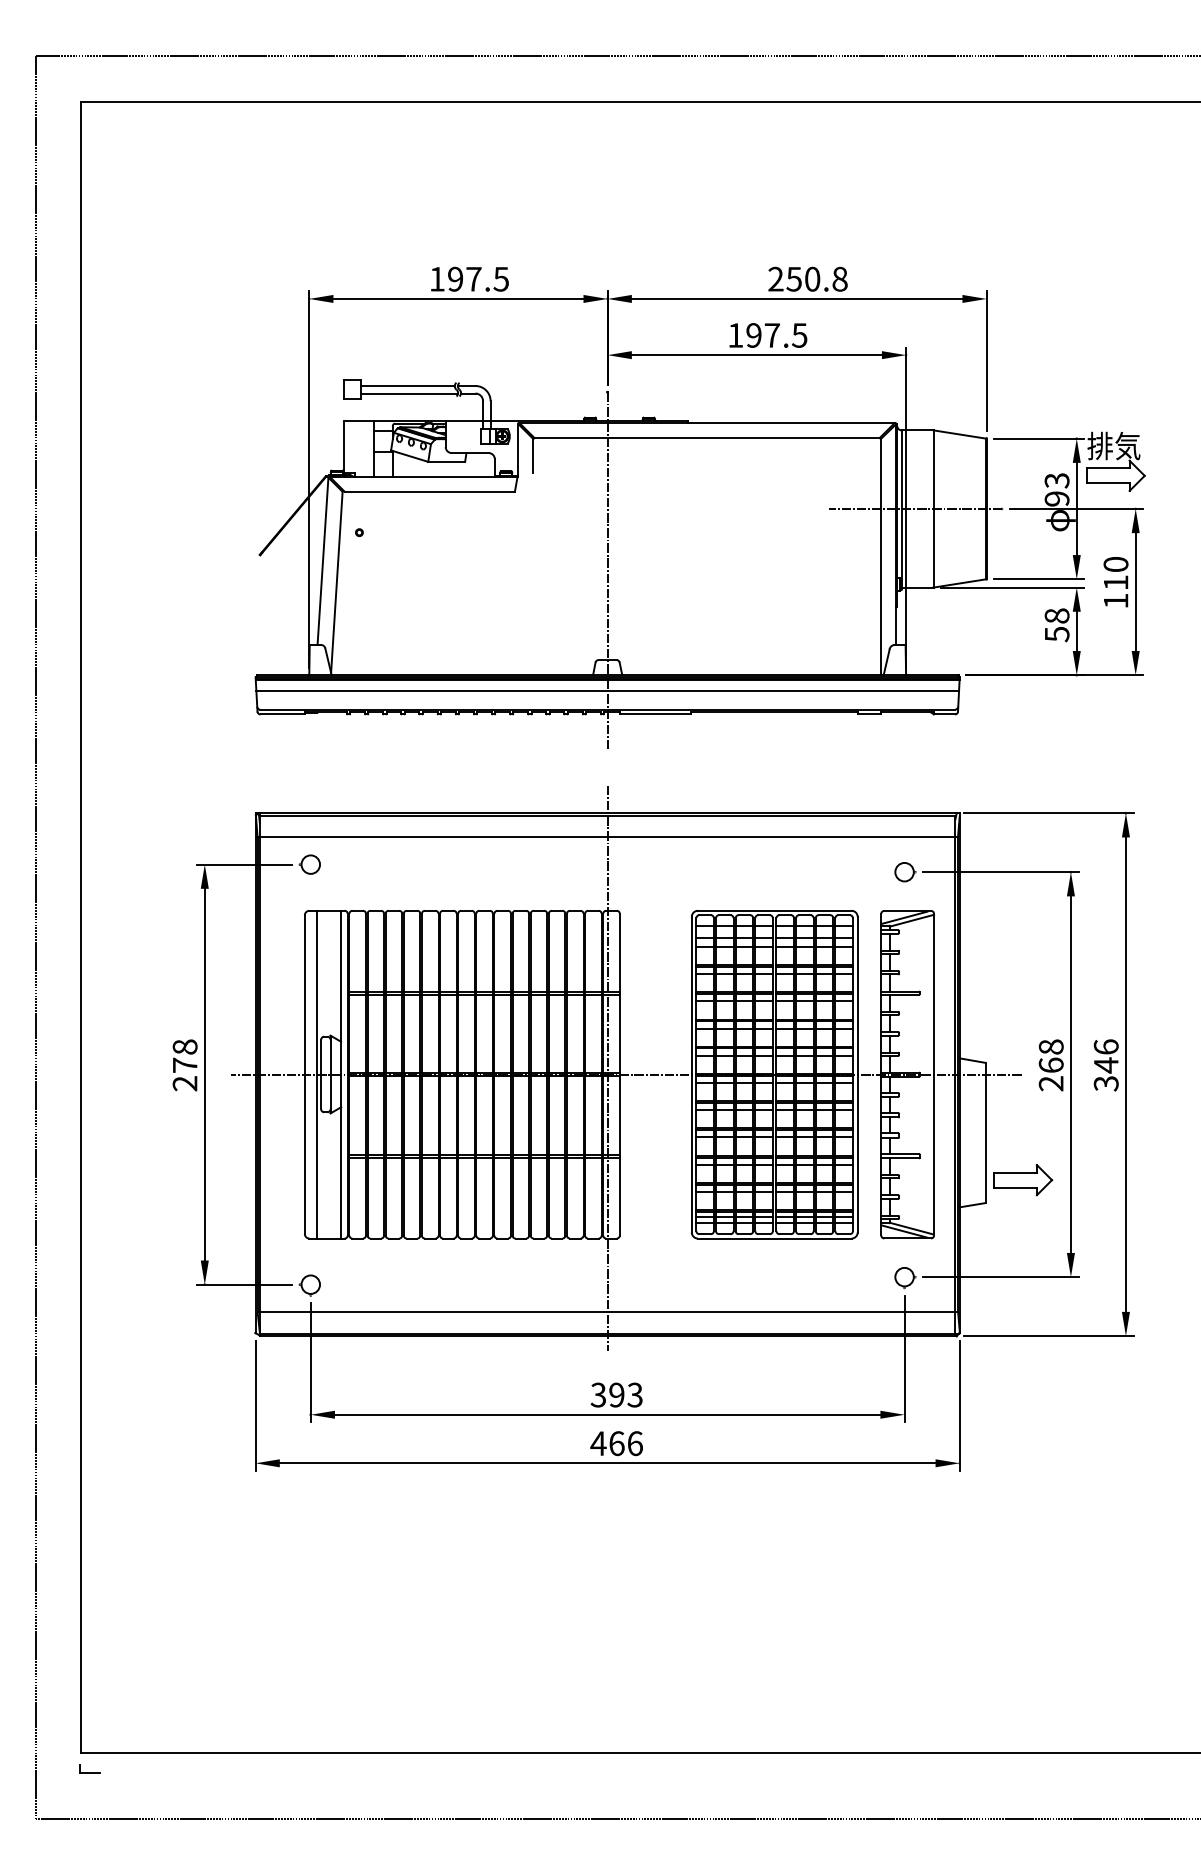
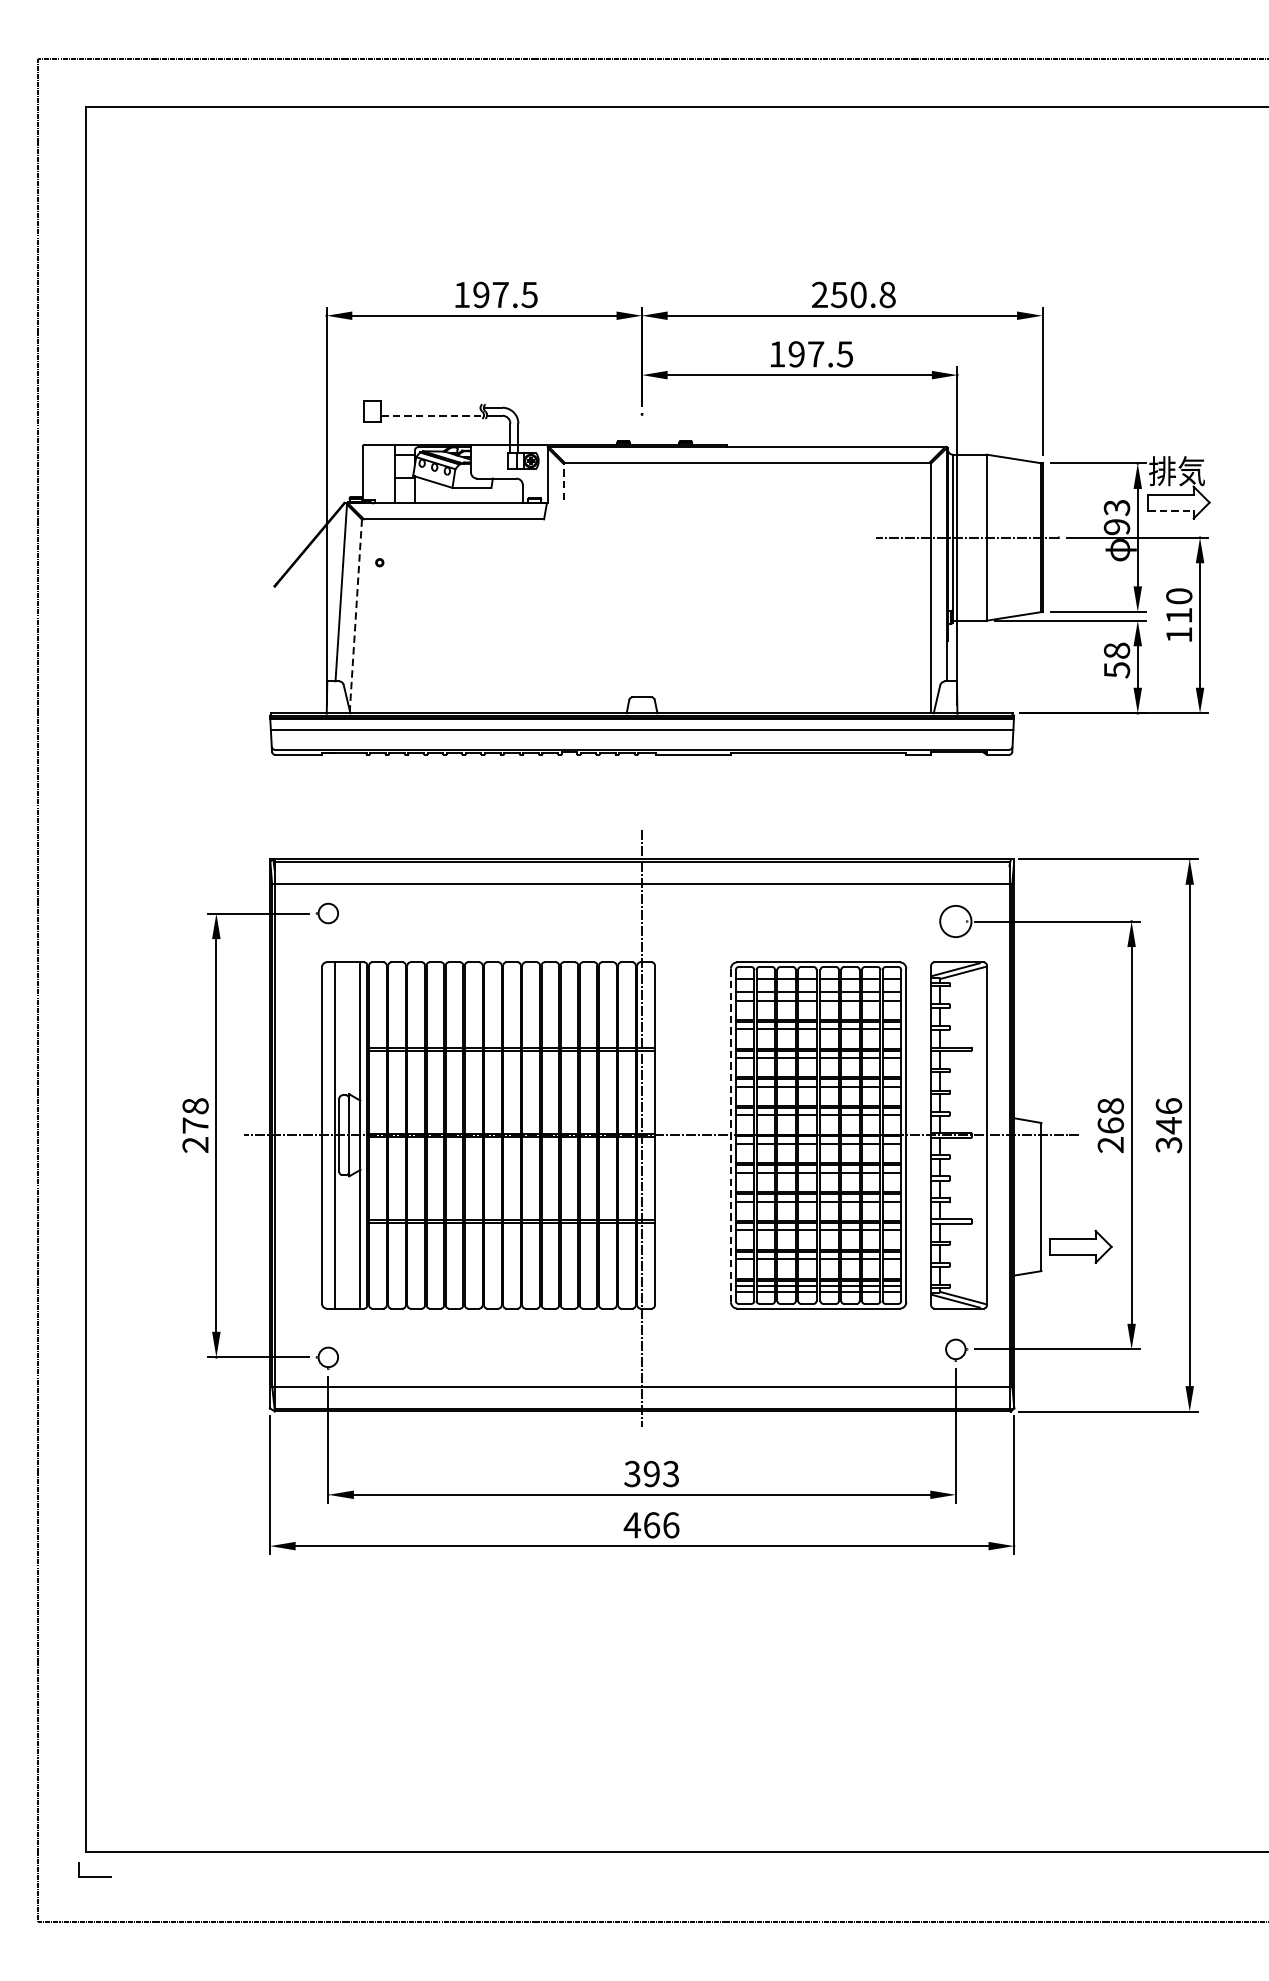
line: (407, 386) -> (430, 408), removed
line: (409, 393) -> (432, 415), solid -> dashed
line: (533, 455) -> (563, 481), solid -> dashed
line: (1108, 483) -> (1171, 510), solid -> dashed
line: (607, 570) -> (641, 602), removed
line: (336, 582) -> (355, 615), solid -> dashed
circle: (904, 871) -> (955, 920), size x1.6
line: (691, 1074) -> (730, 1135), solid -> dashed
part: (89, 1768) -> (94, 1868), size x1.6

